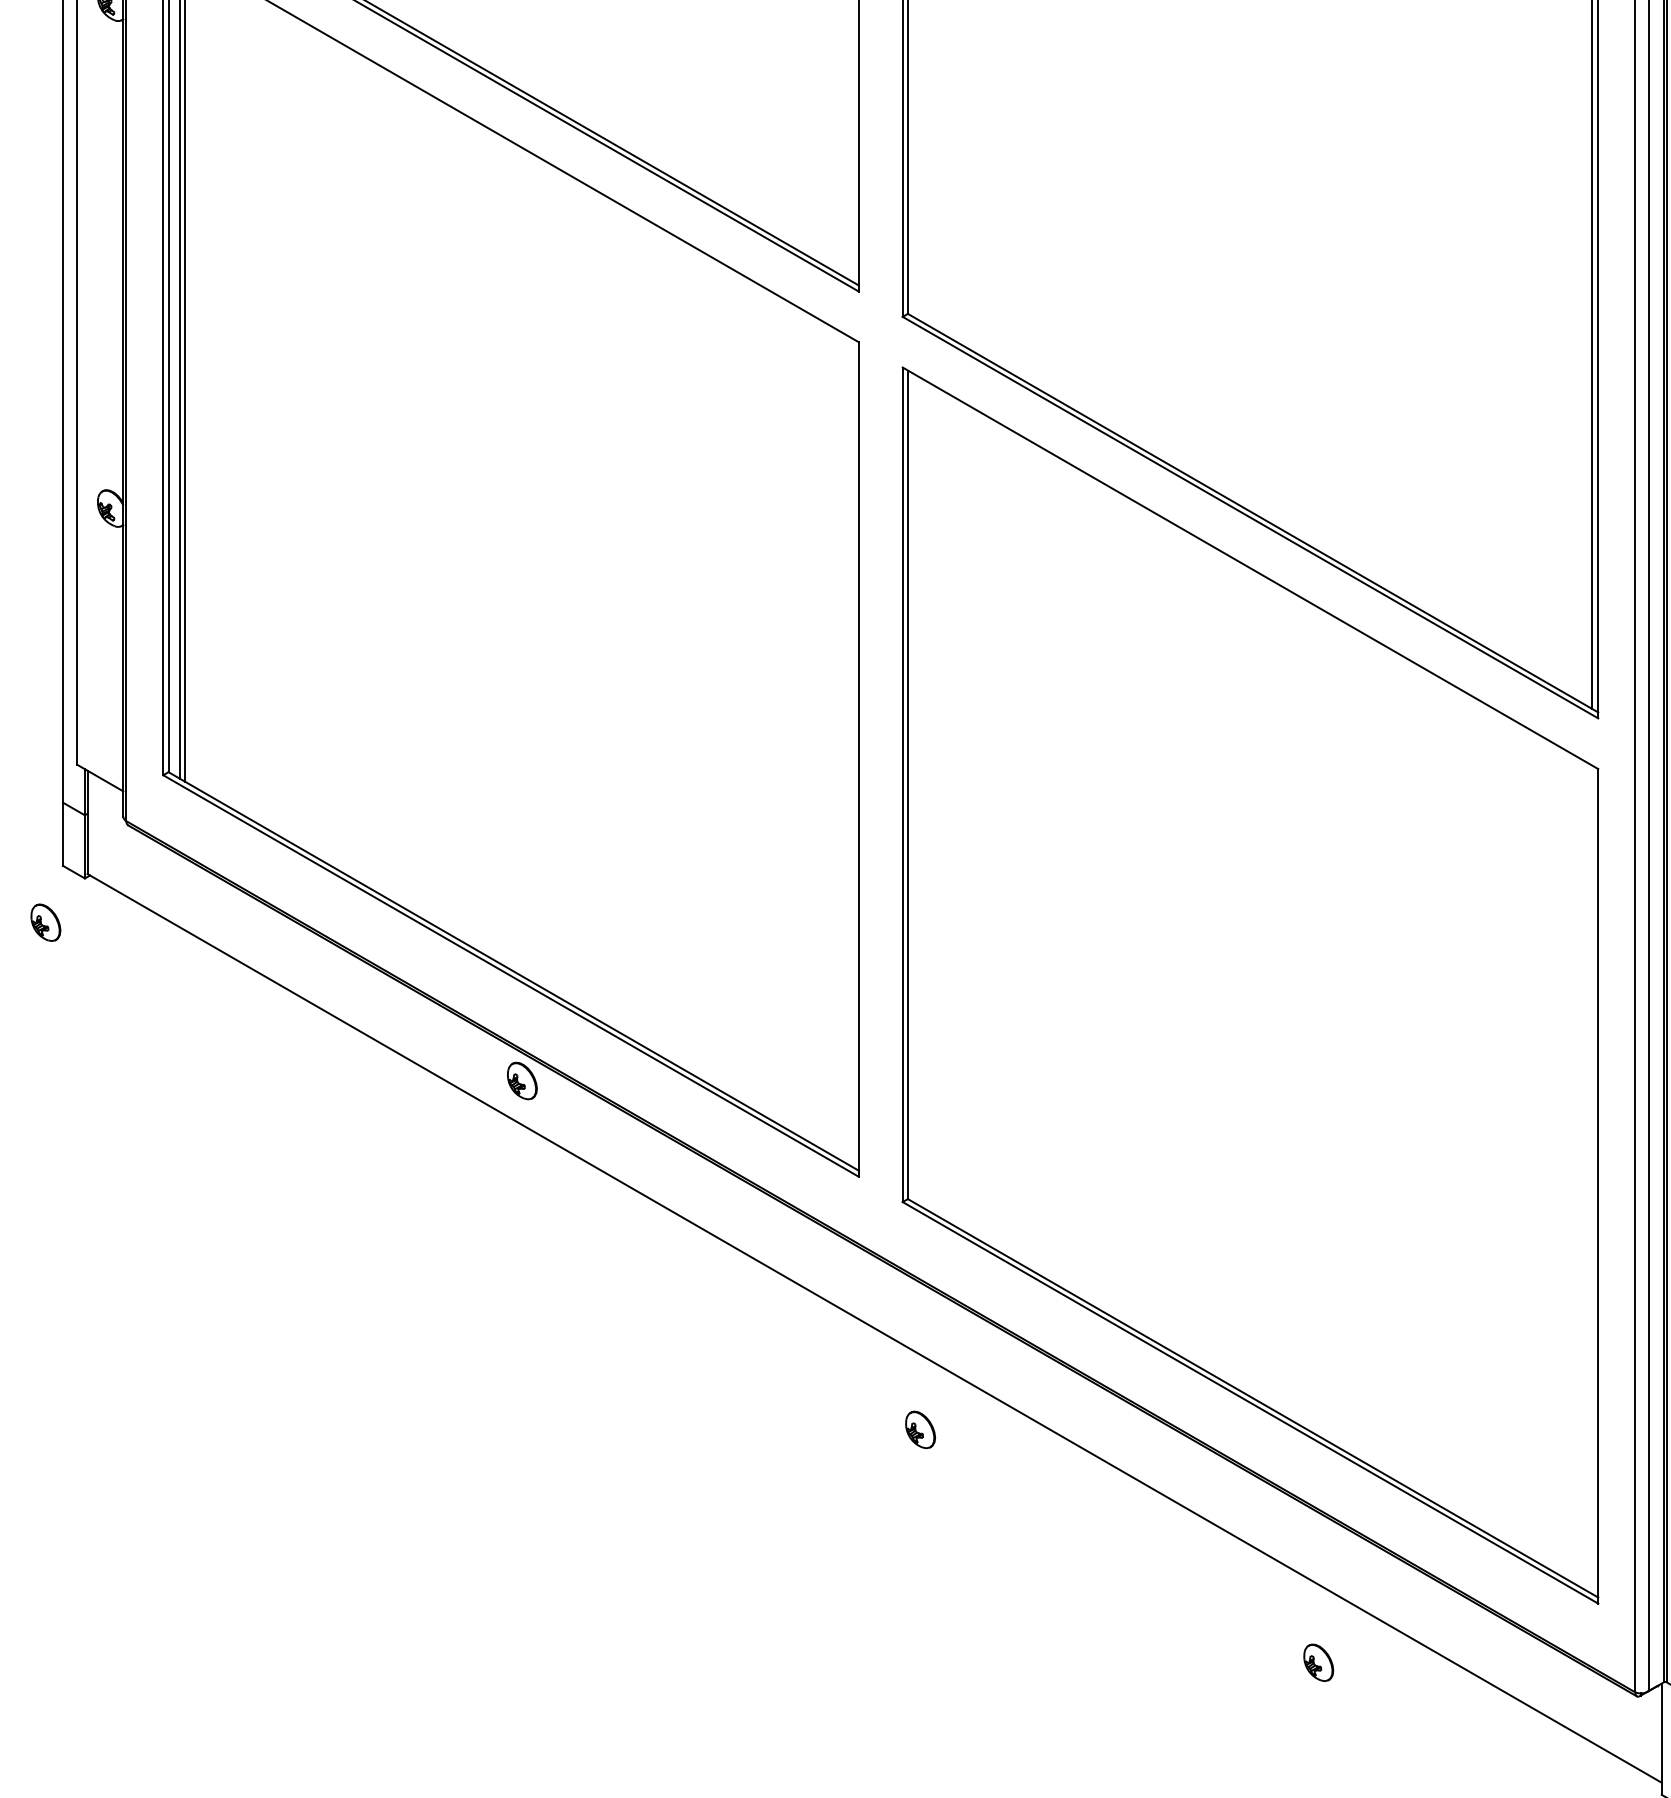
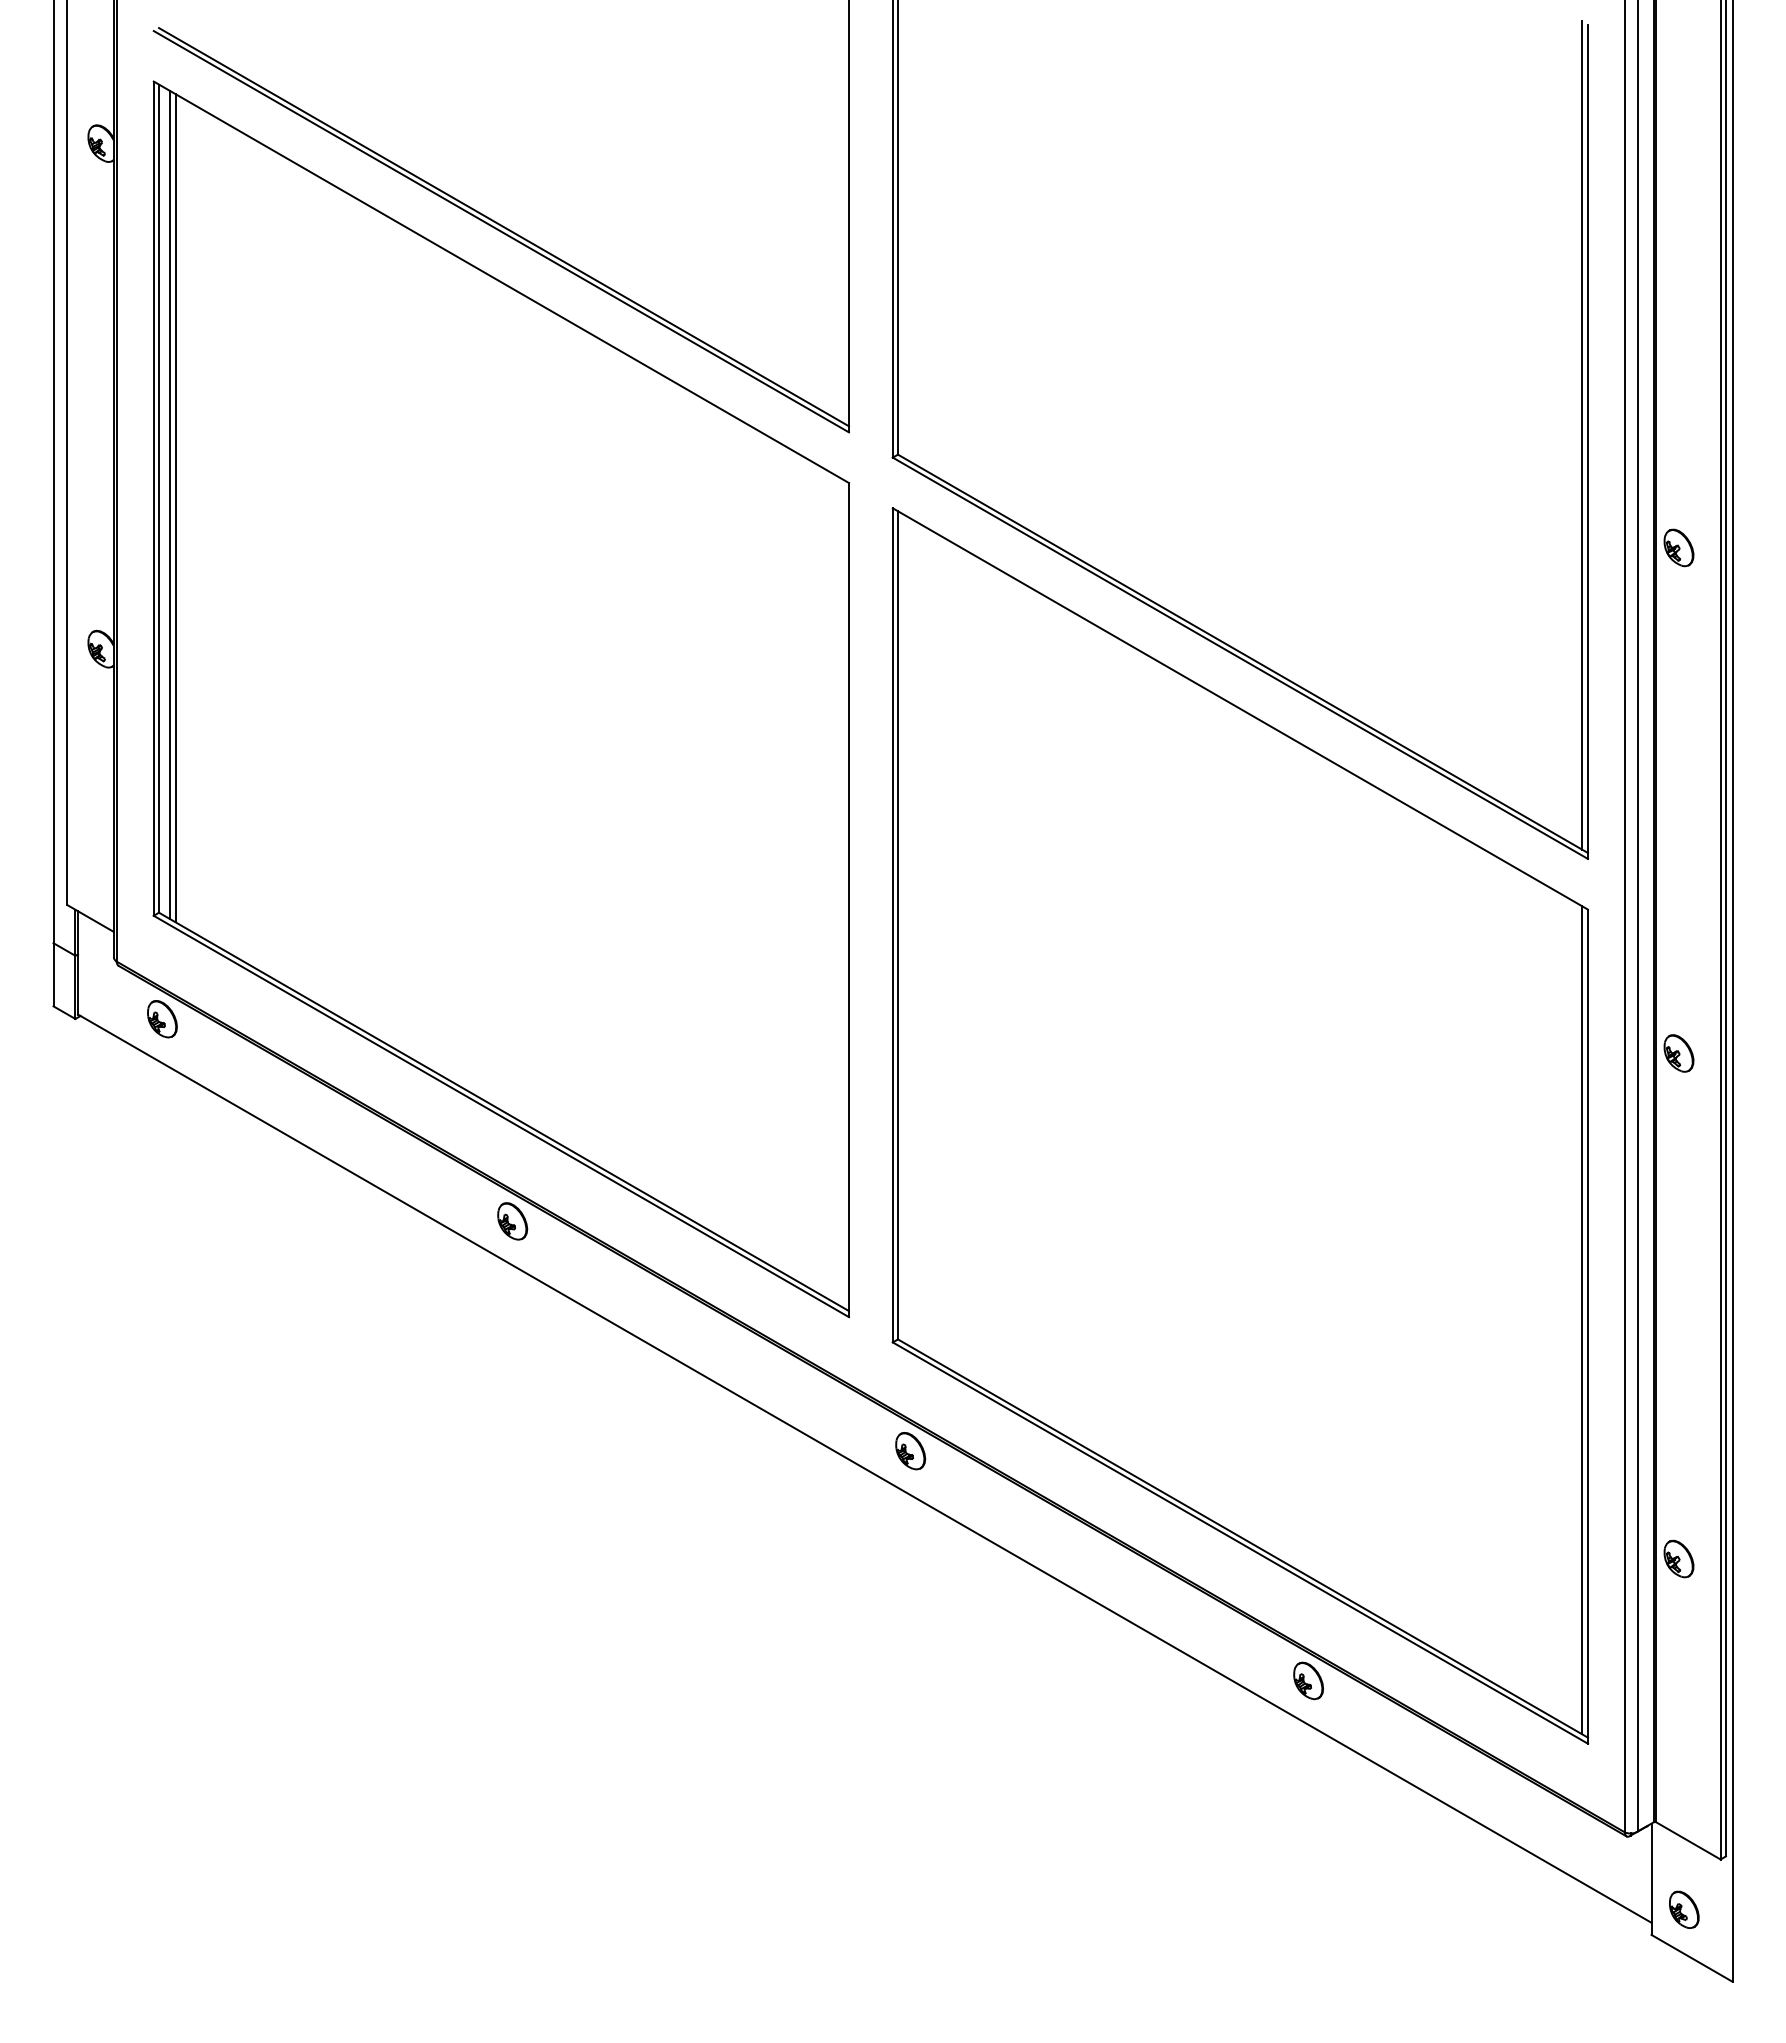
part: (45, 923) -> (162, 1019), moved
line: (1592, 1180) -> (1582, 1320), added
part: (920, 1430) -> (910, 1451), moved
part: (1318, 1662) -> (1308, 1680), moved

